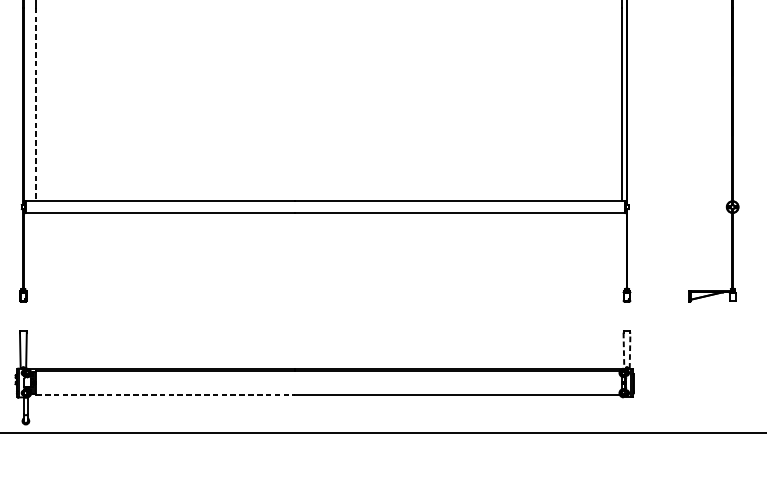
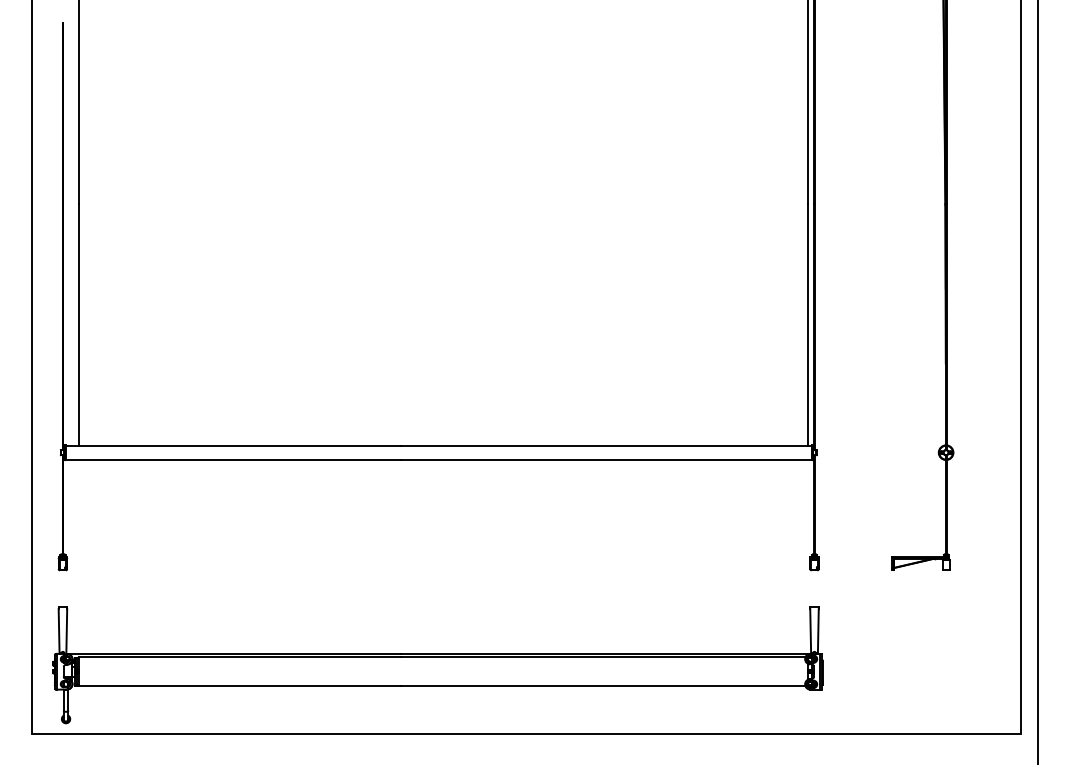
line: (35, 104) -> (78, 325), dashed -> solid
line: (630, 349) -> (818, 630), dashed -> solid
line: (623, 350) -> (810, 631), dashed -> solid
line: (166, 394) -> (240, 686), dashed -> solid

